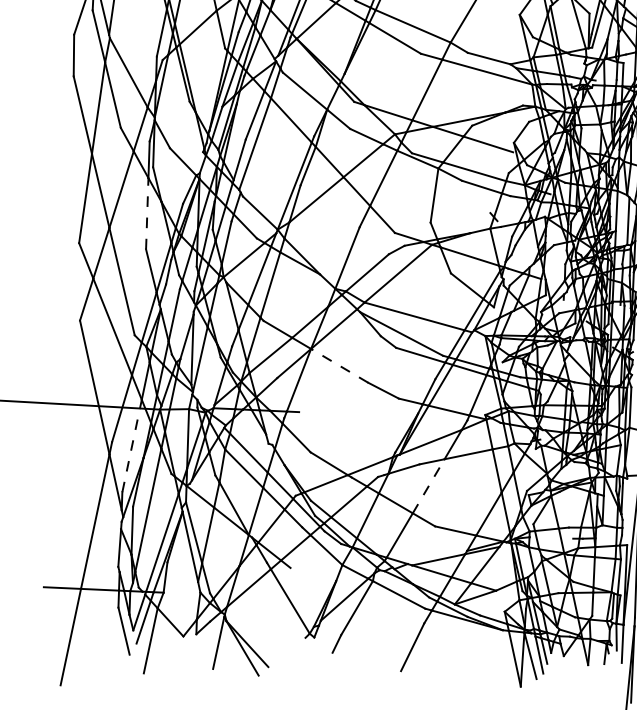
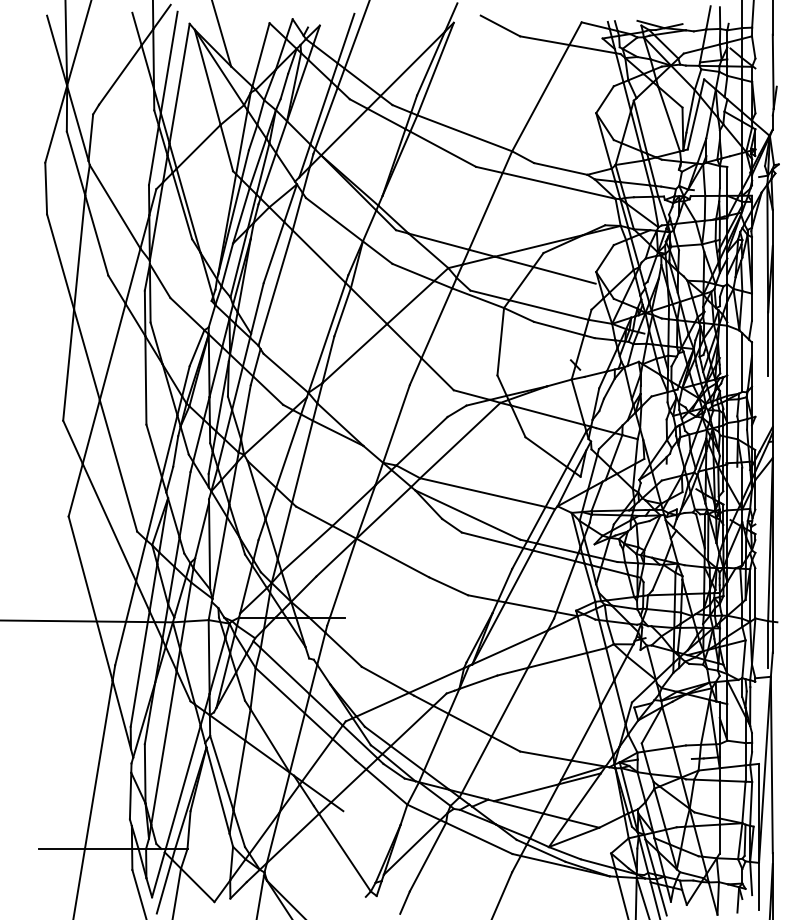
line: (146, 213) -> (145, 379), dashed -> solid
line: (339, 365) -> (392, 557), dashed -> solid
line: (132, 446) -> (140, 669), dashed -> solid
line: (428, 486) -> (509, 702), dashed -> solid

